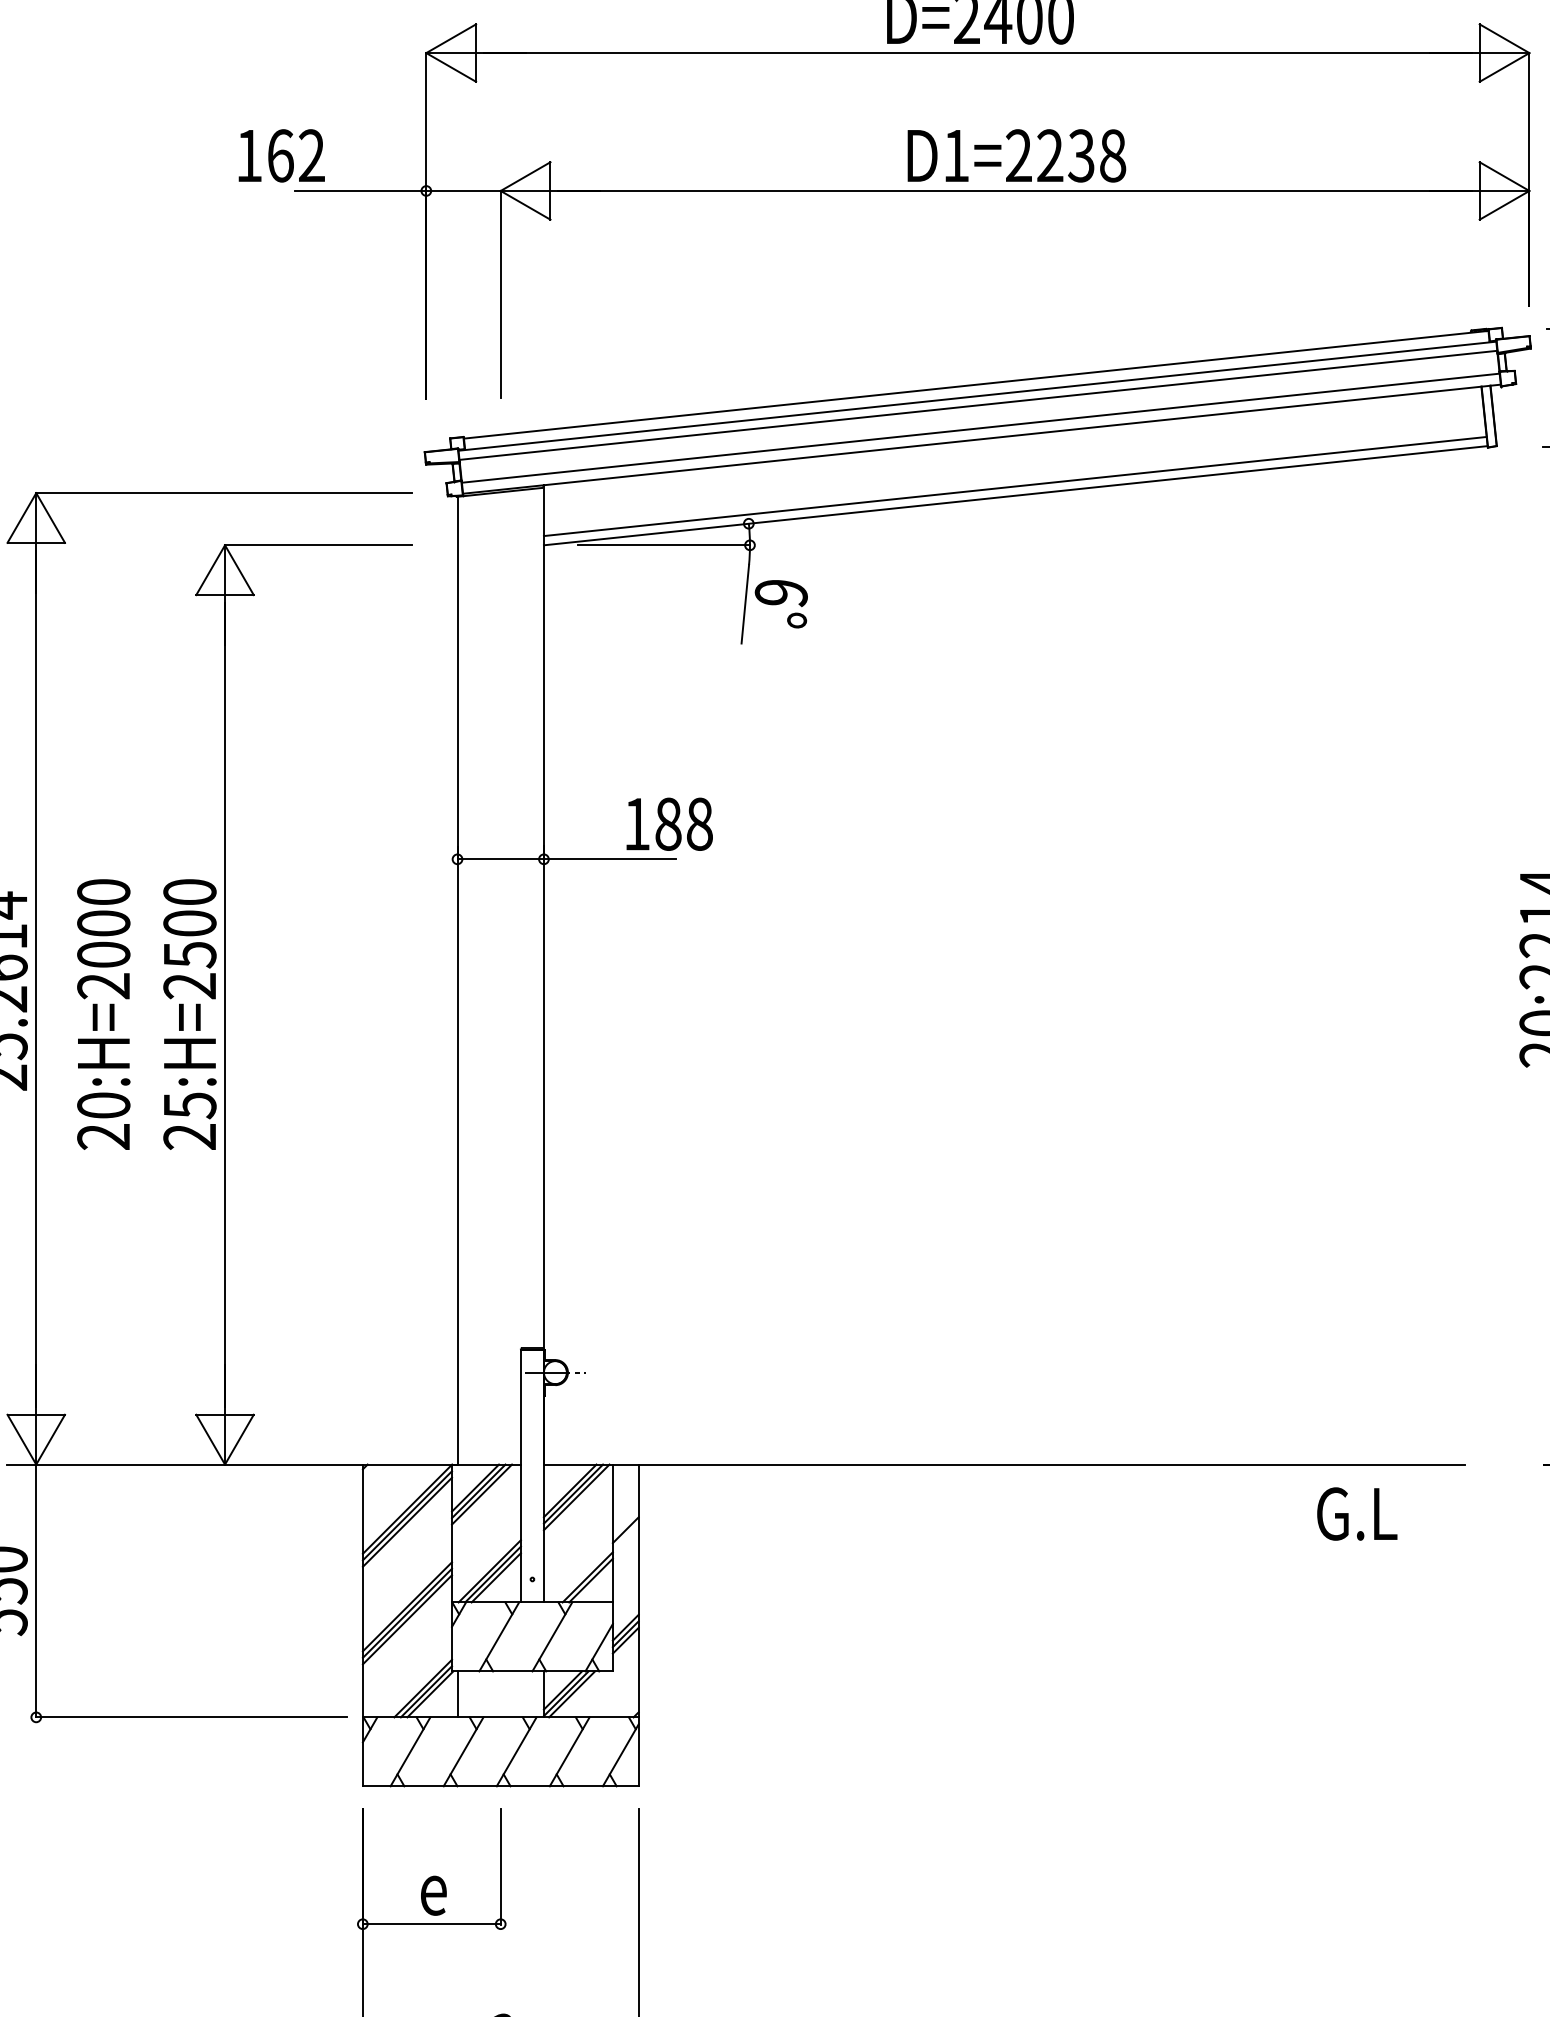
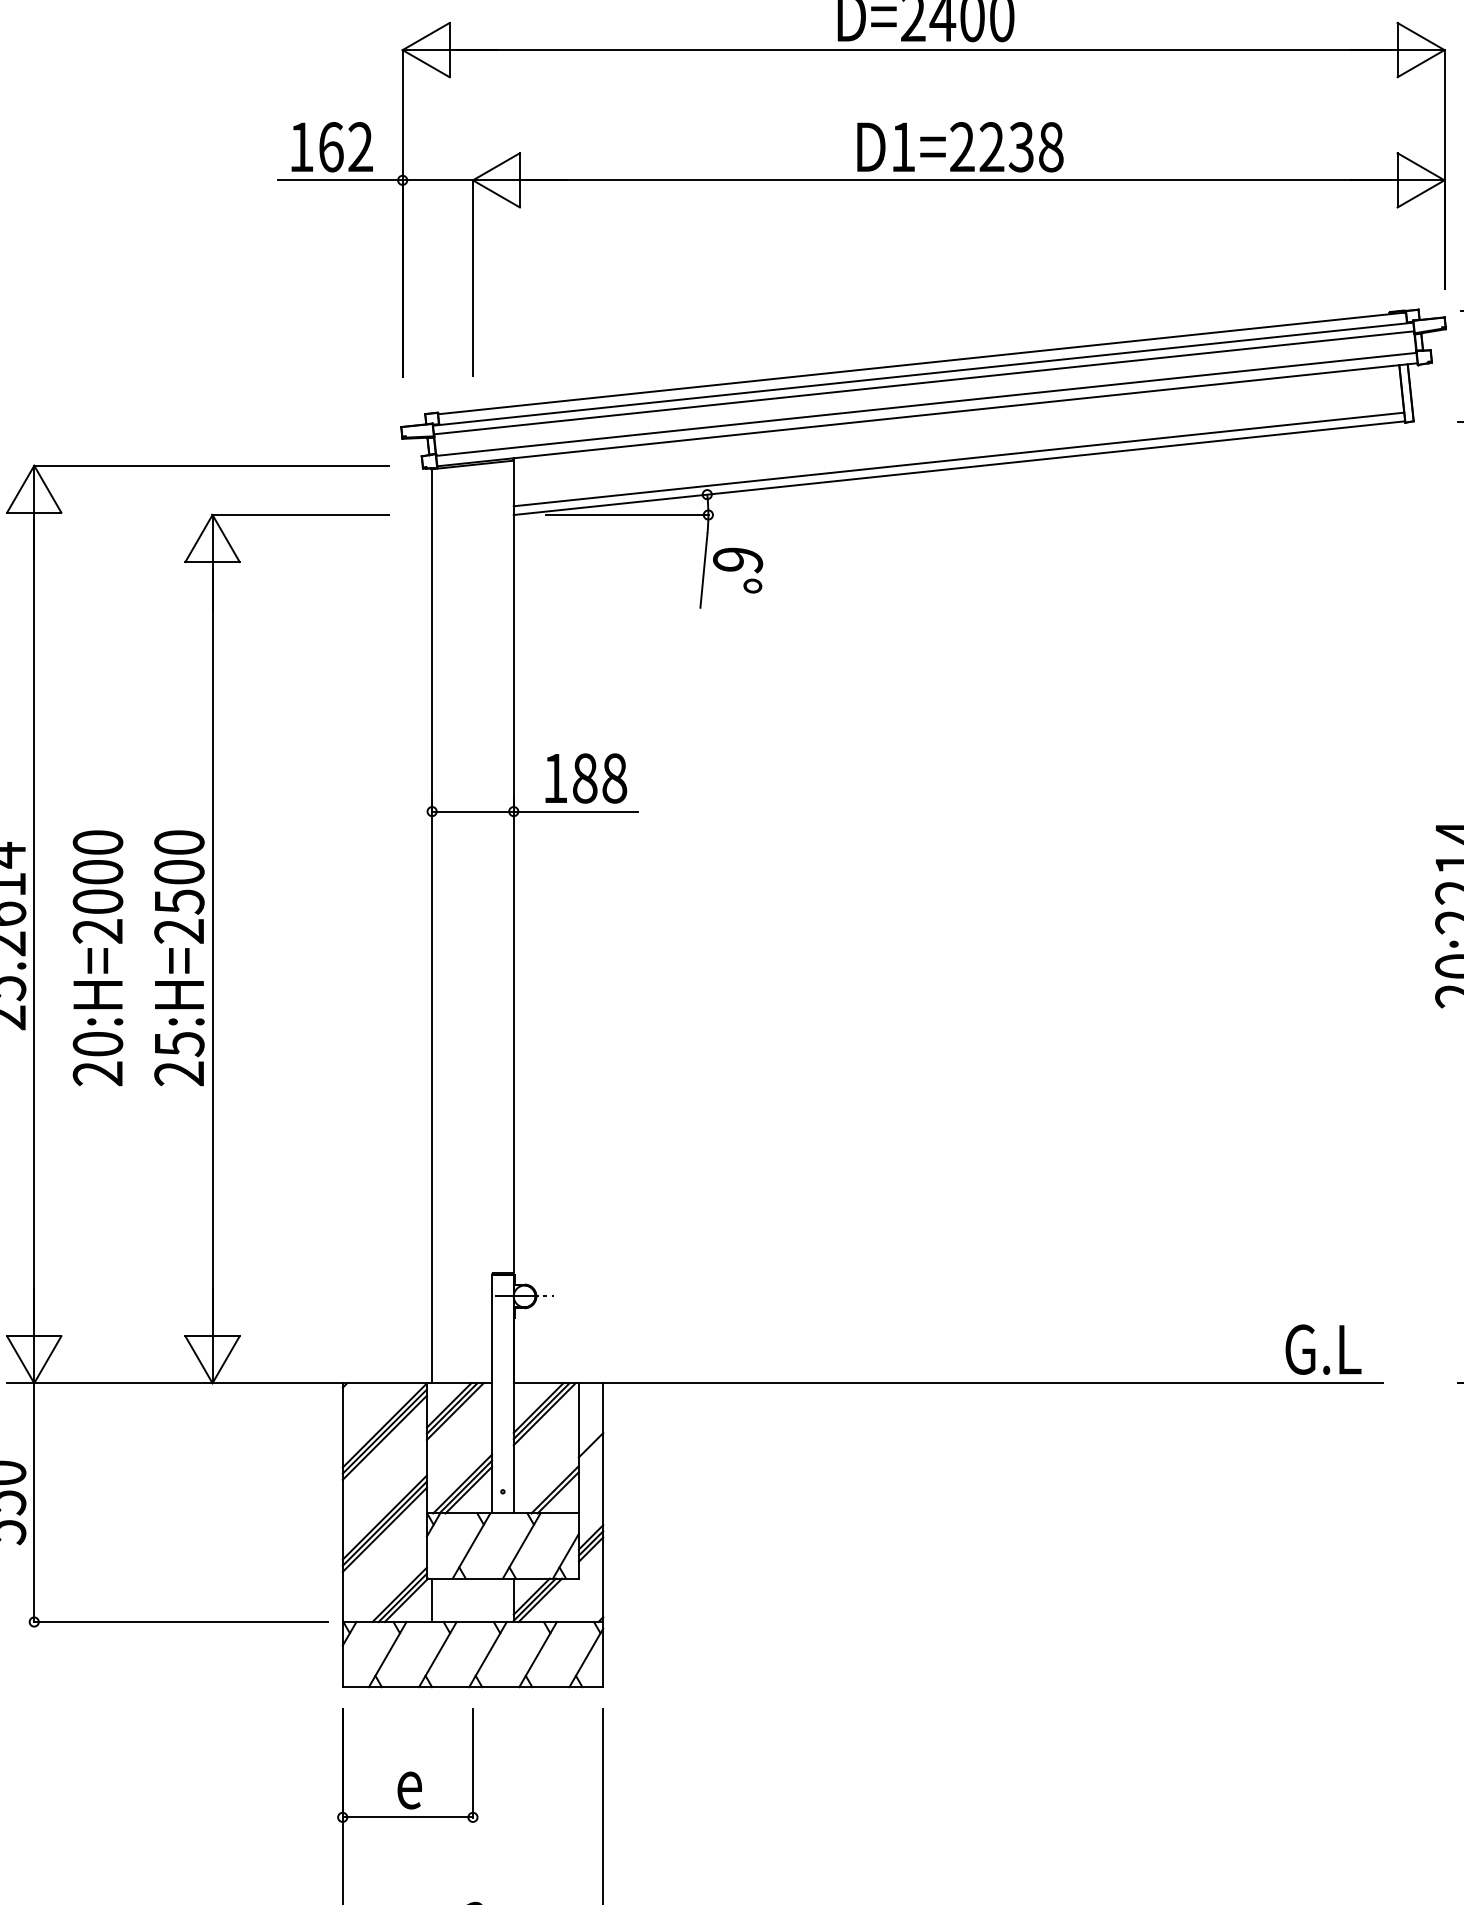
text: (281, 155) -> (332, 146), moved
text: (669, 823) -> (586, 777), moved
text: (1357, 1513) -> (1323, 1349), moved

